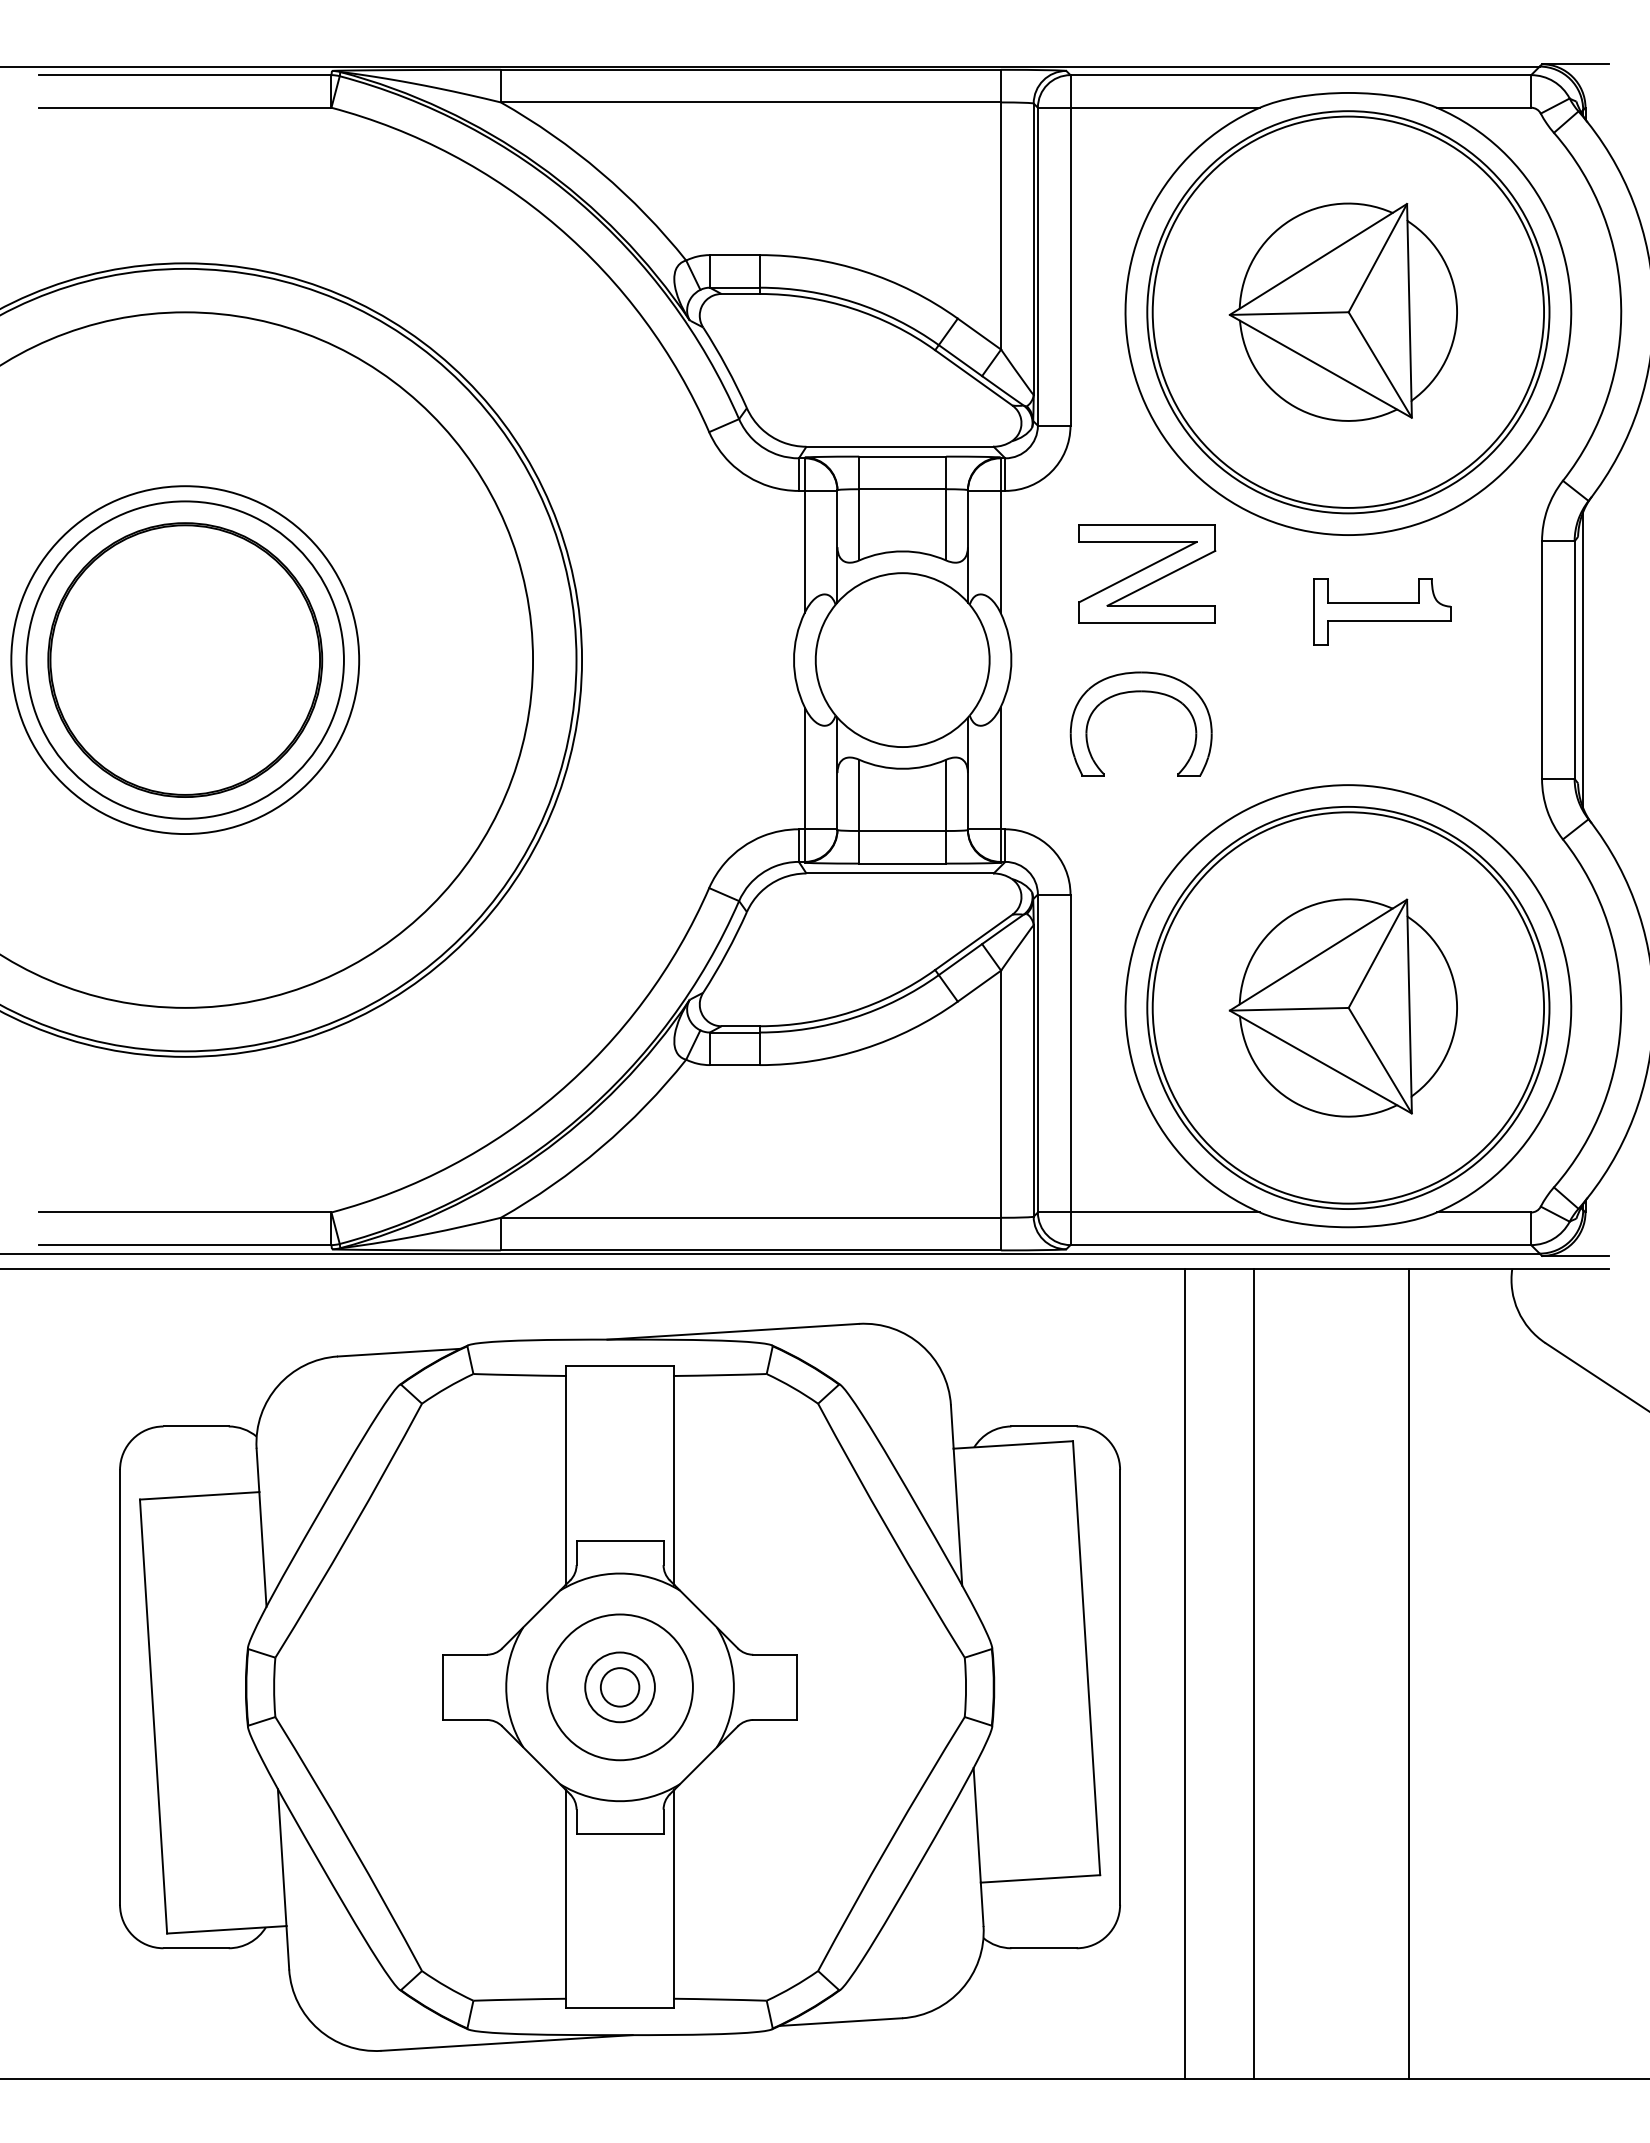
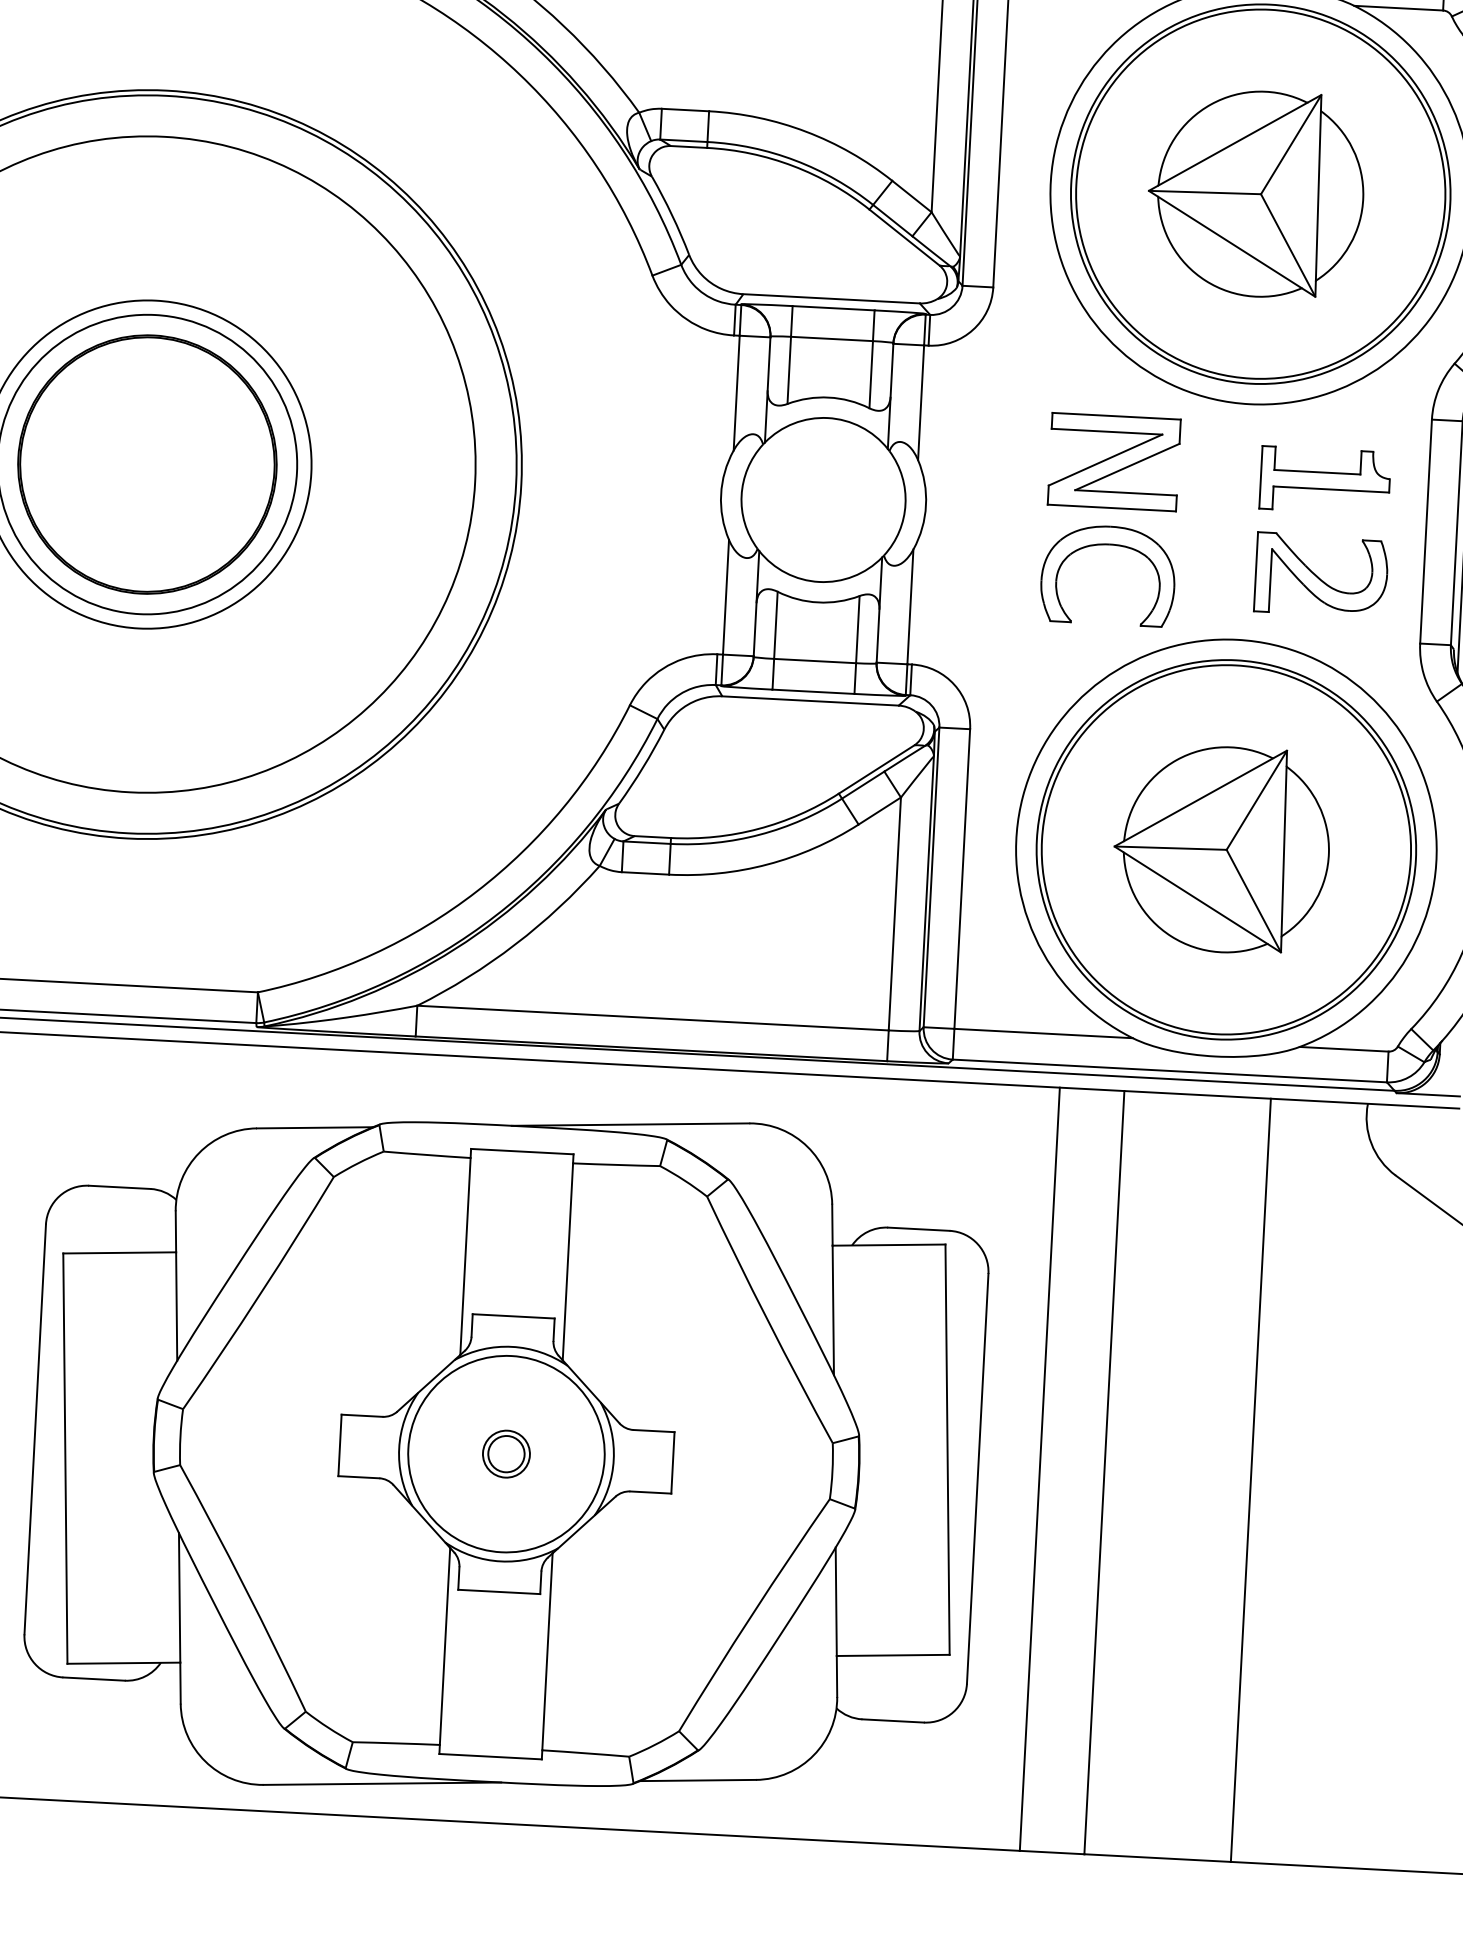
part: (1147, 573) -> (1114, 461), moved
part: (1382, 611) -> (1325, 480), moved
part: (1140, 692) -> (1109, 545), moved
part: (1433, 711) -> (1321, 574), added
circle: (619, 1687) -> (505, 1454), size x0.71
circle: (619, 1687) -> (505, 1454), size x1.43

